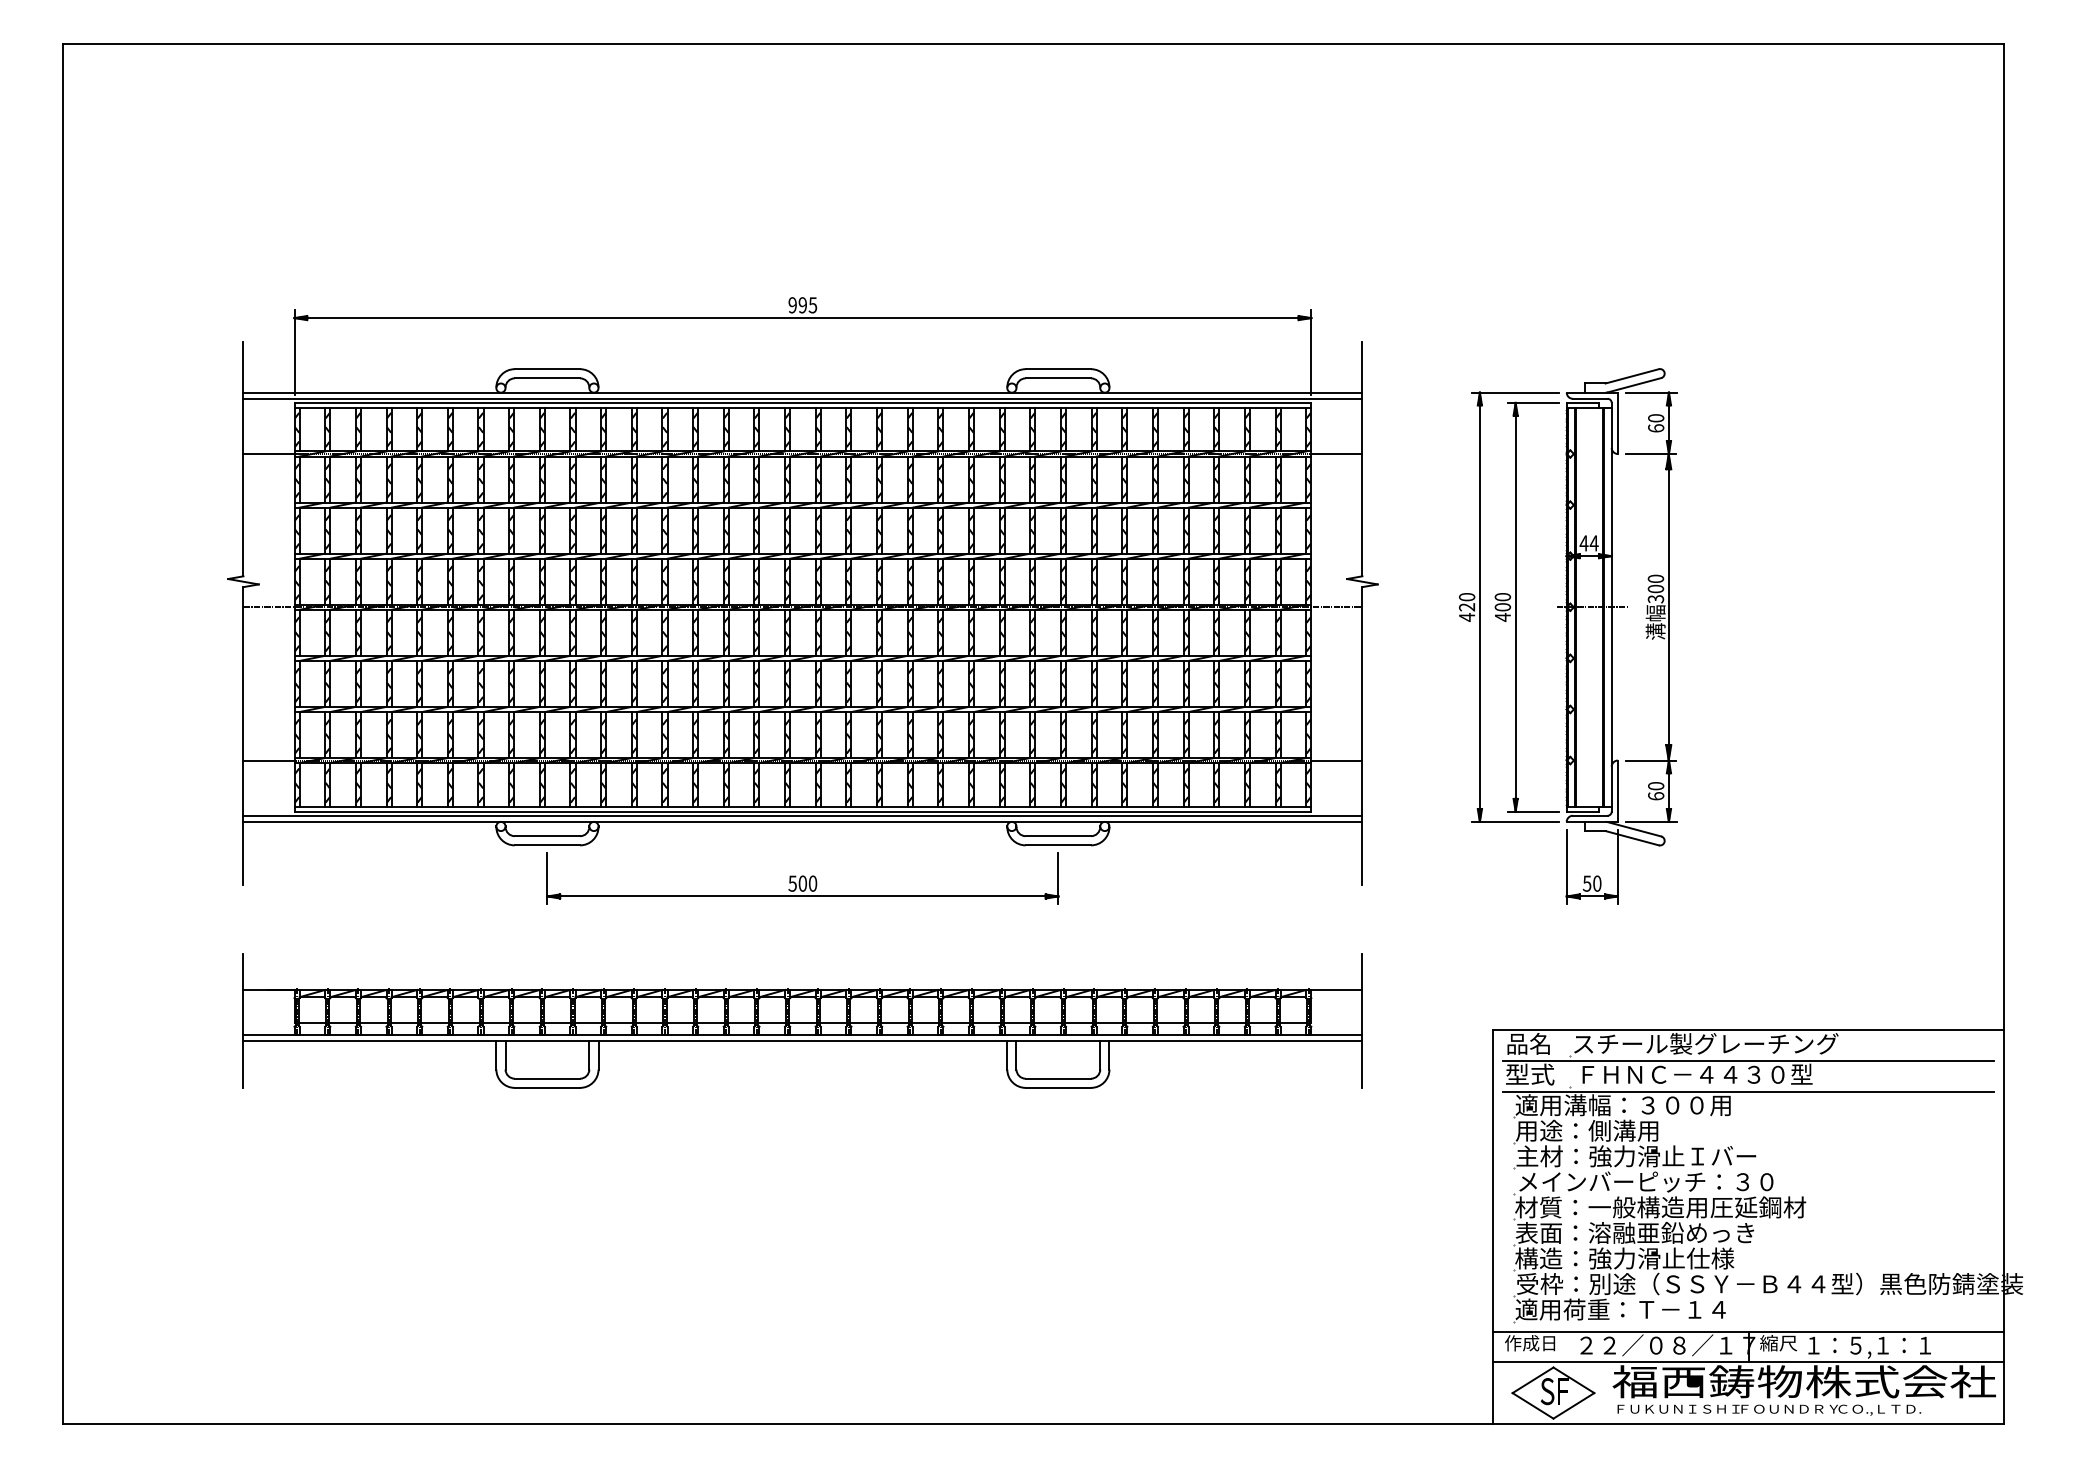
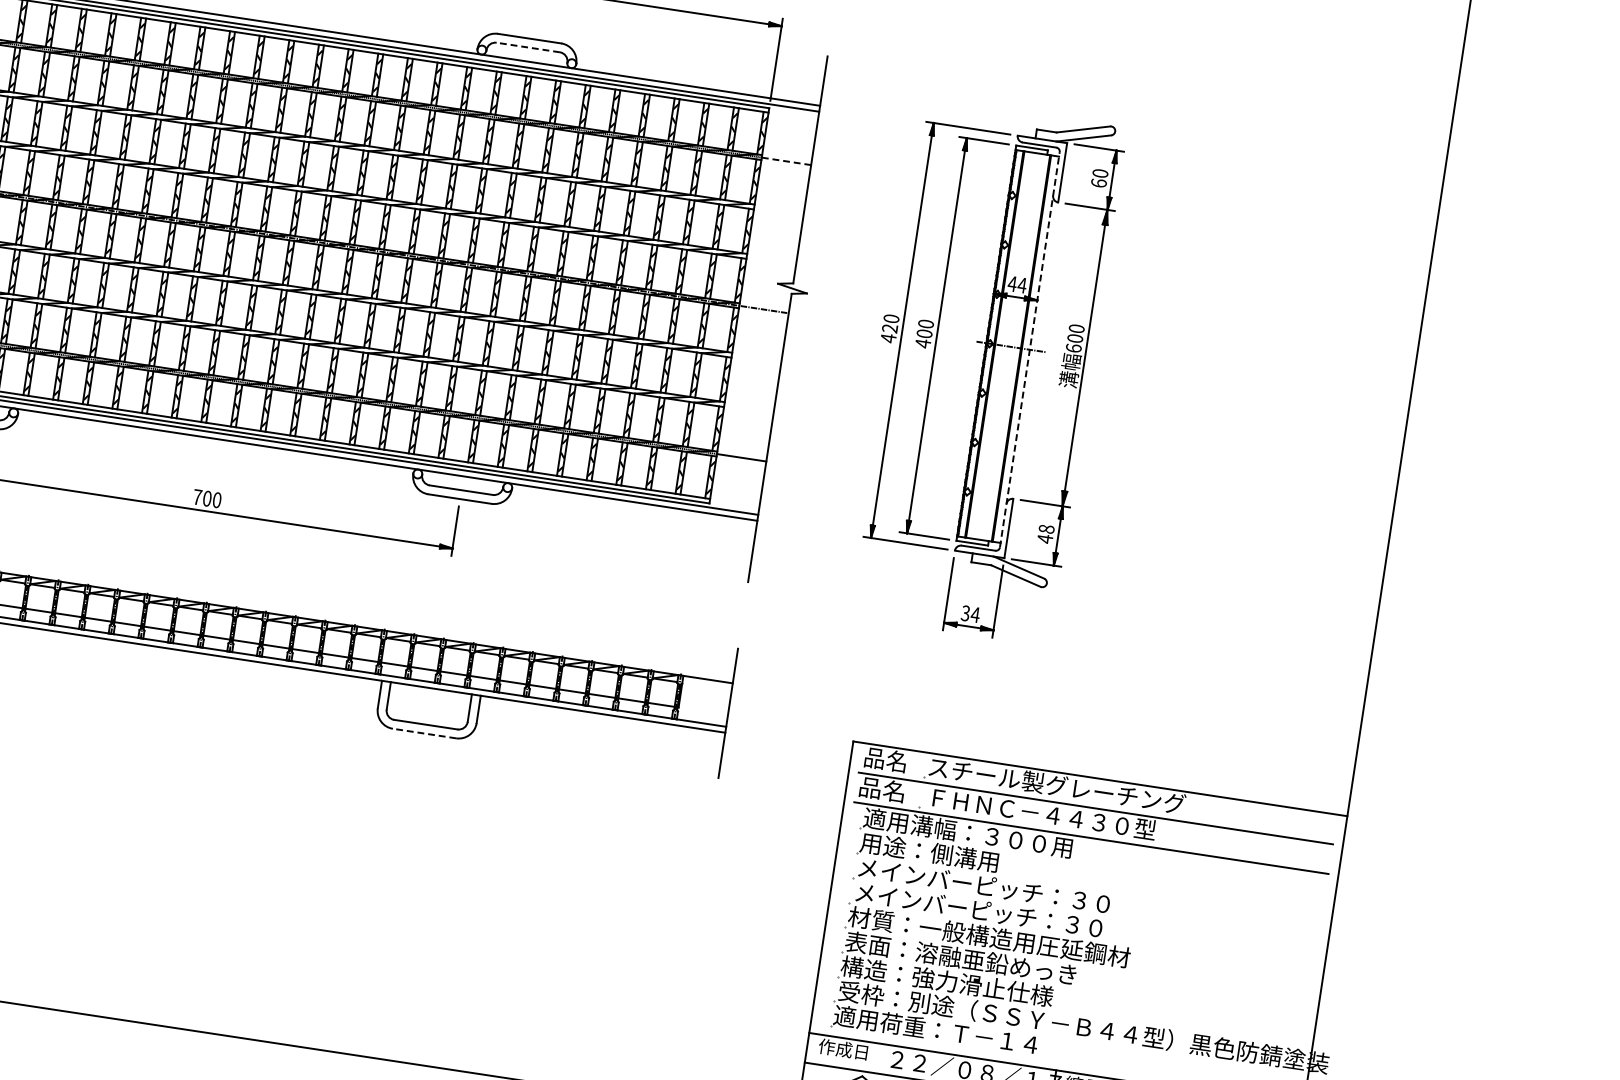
line: (1058, 378) -> (528, 47), solid -> dashed
line: (1336, 454) -> (786, 161), solid -> dashed
text: (1655, 598) -> (1073, 347), 300 -> 600
line: (1611, 606) -> (1029, 348), solid -> dashed
text: (1656, 791) -> (1046, 534), 60 -> 48
text: (792, 883) -> (197, 497), 500 -> 700
text: (1592, 883) -> (970, 614), 50 -> 34
text: (1530, 1074) -> (882, 789), 型式 -> 品名
line: (1058, 1087) -> (424, 733), solid -> dashed
text: (1646, 1156) -> (983, 885), 主材：強力滑止Ｉバー -> メインバーピッチ：３０

